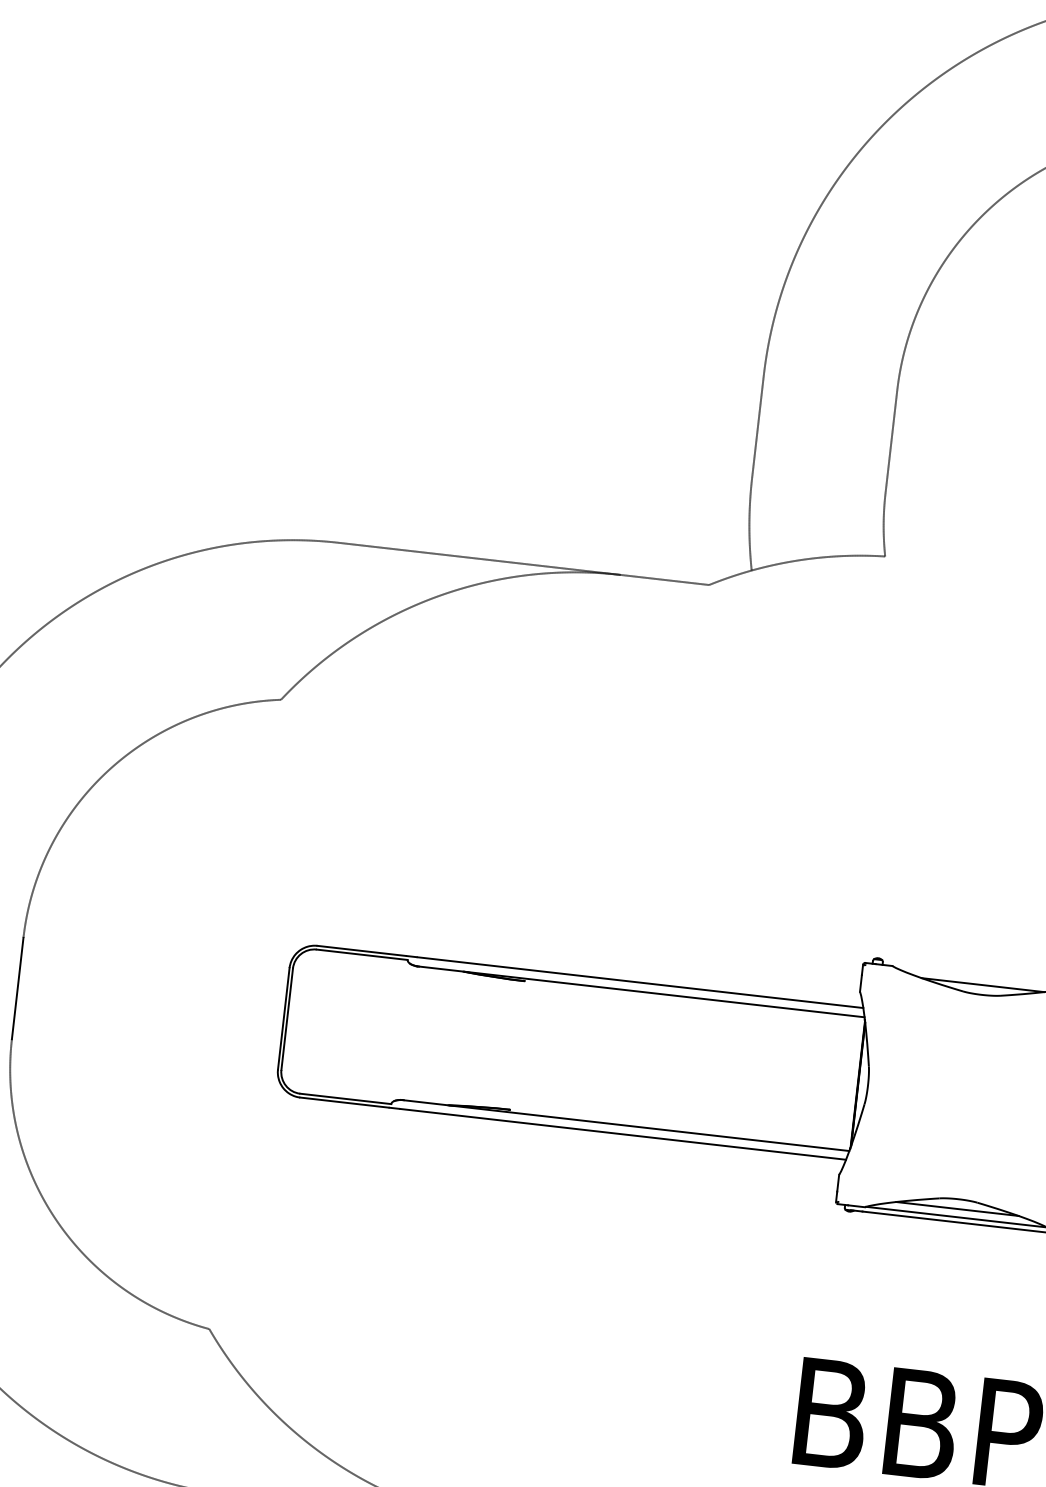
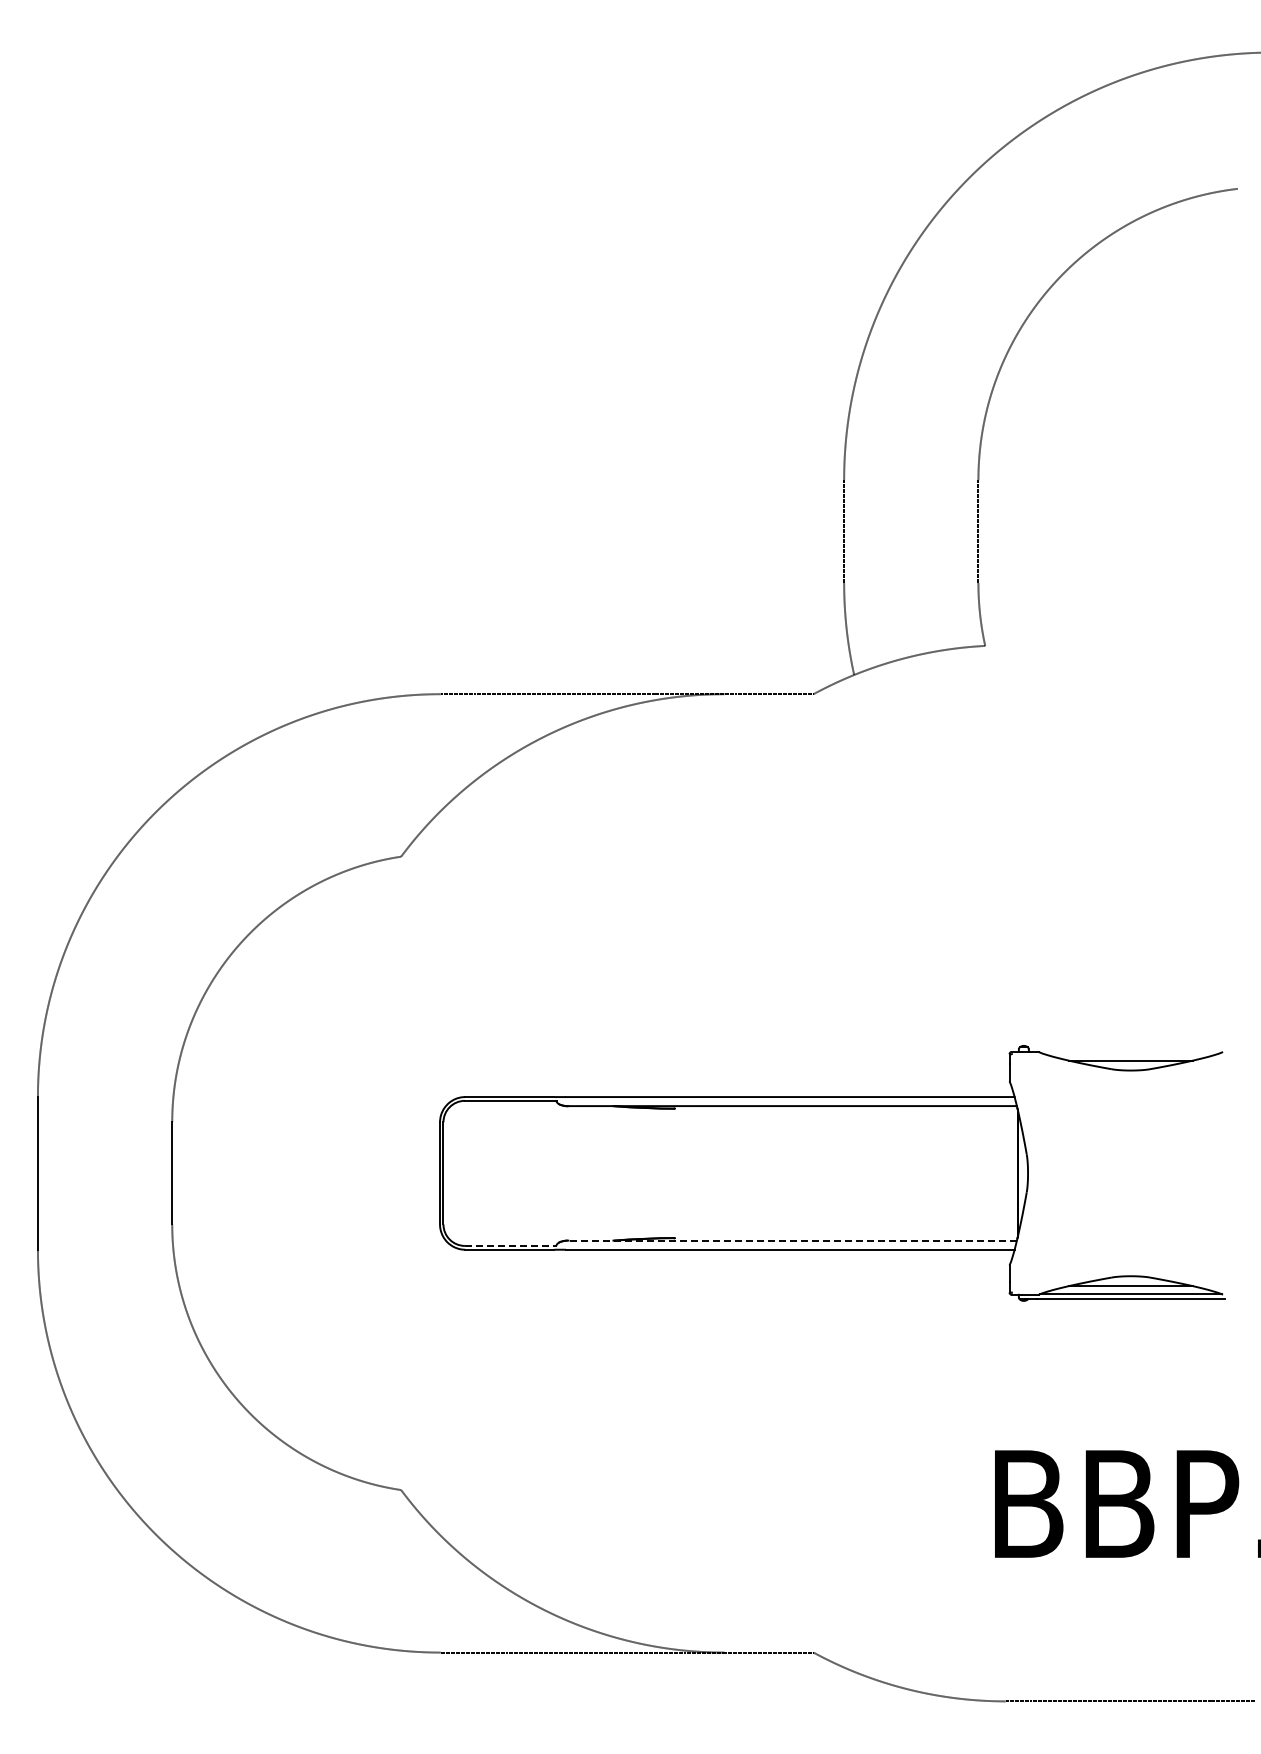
line: (345, 1098) -> (510, 1245), solid -> dashed
line: (624, 1125) -> (790, 1240), solid -> dashed

